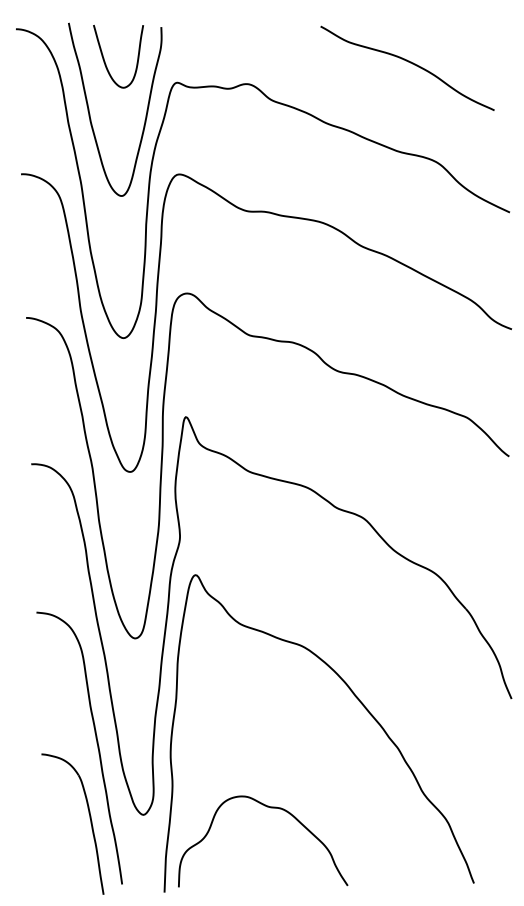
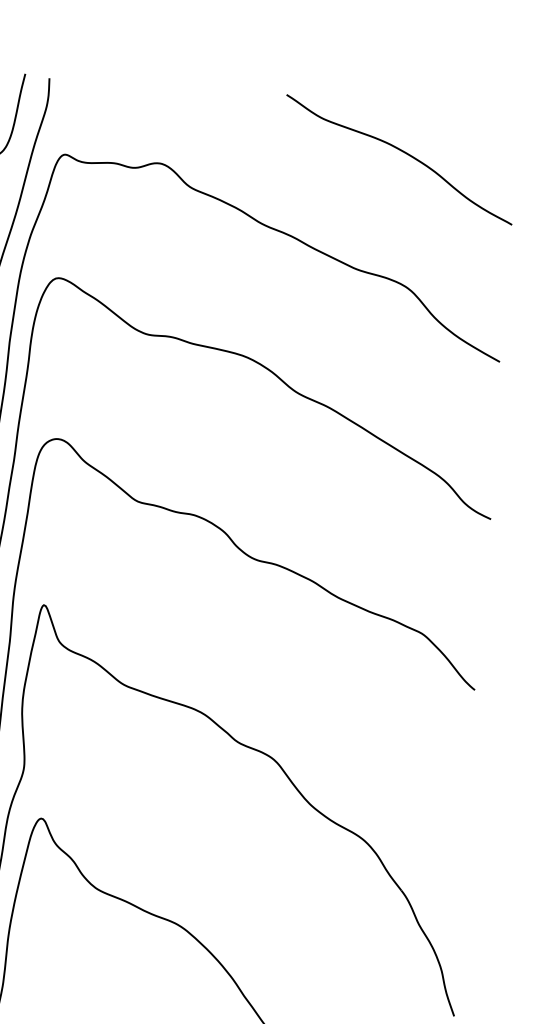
curve: (410, 63) -> (403, 153), moved

